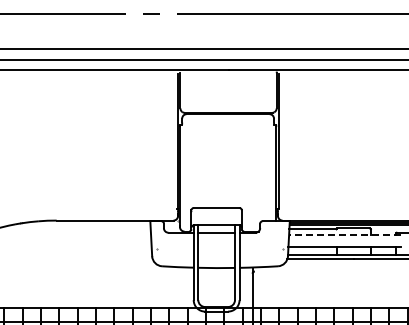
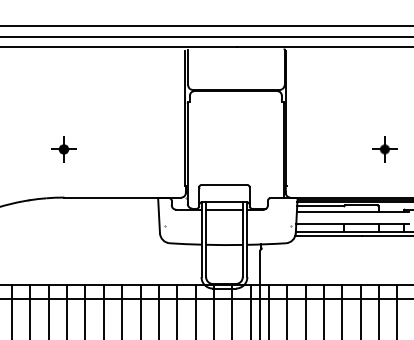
part: (55, 172) -> (63, 149), added
part: (376, 172) -> (384, 149), added
line: (344, 235) -> (352, 212), dashed -> solid

